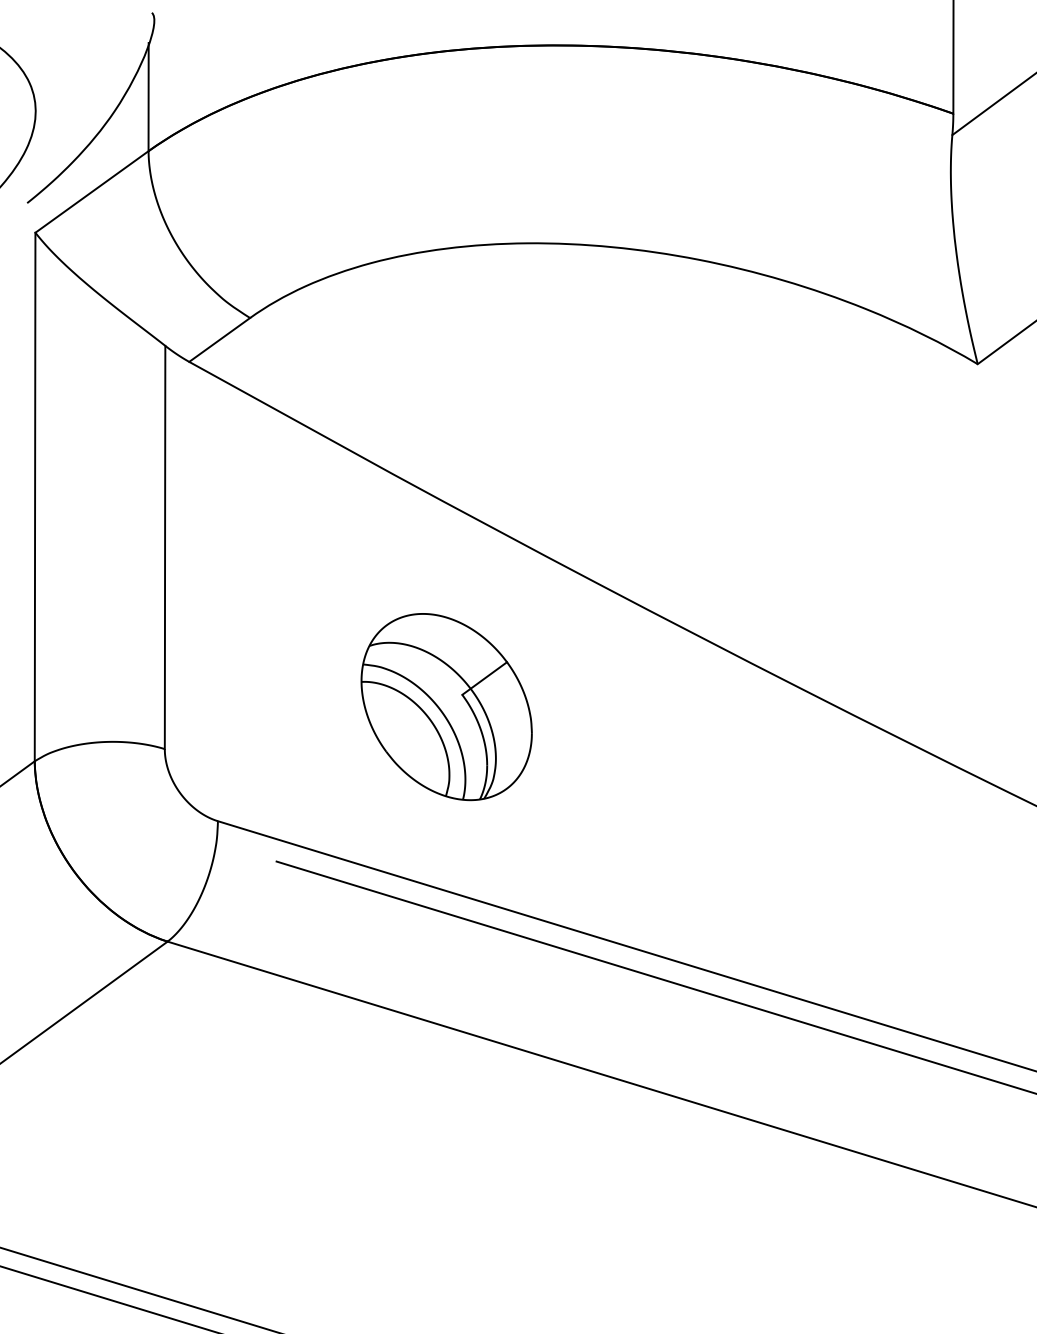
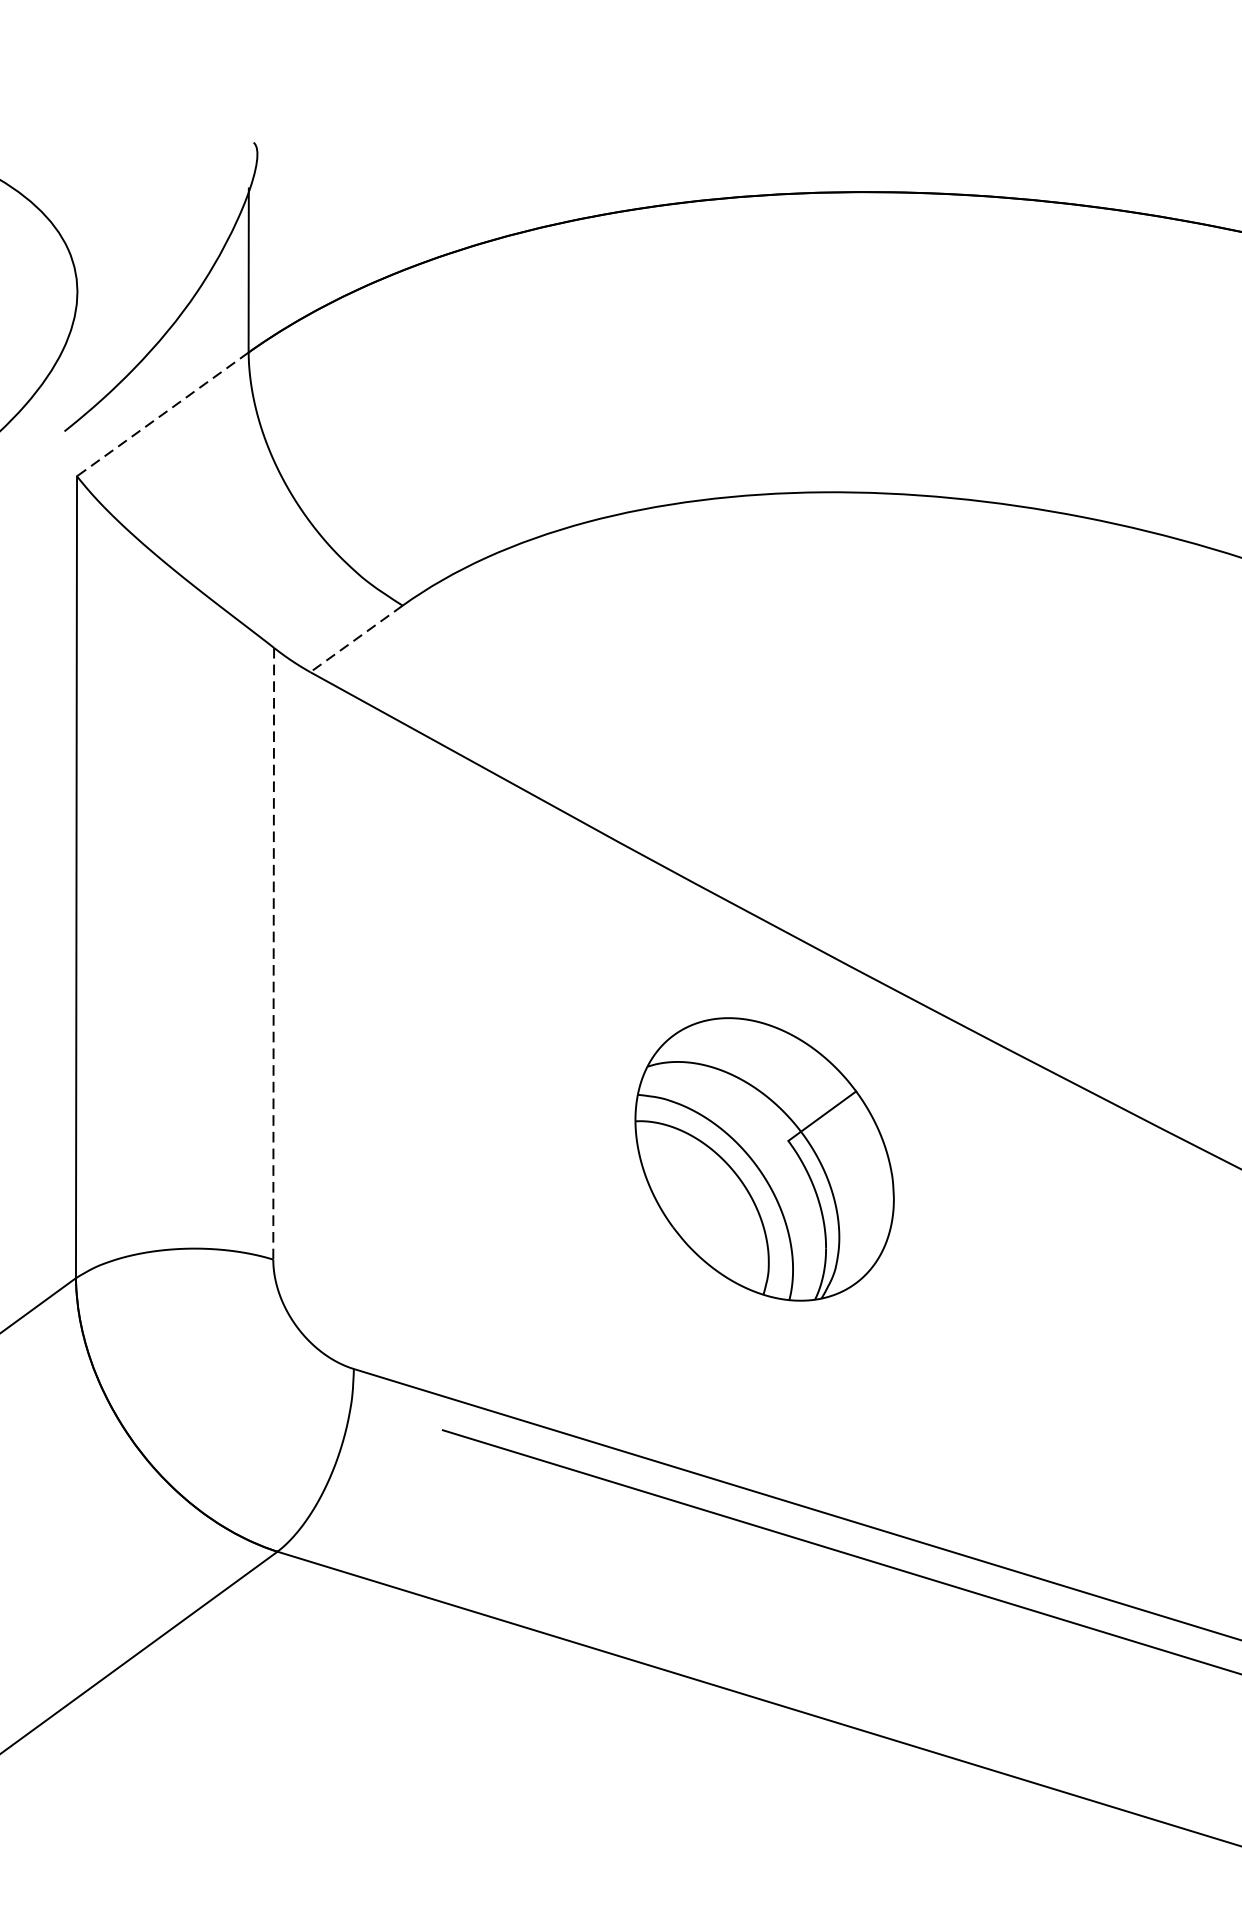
line: (91, 191) -> (162, 413), solid -> dashed
line: (219, 339) -> (356, 638), solid -> dashed
line: (165, 547) -> (274, 953), solid -> dashed
part: (446, 707) -> (764, 1160), moved

